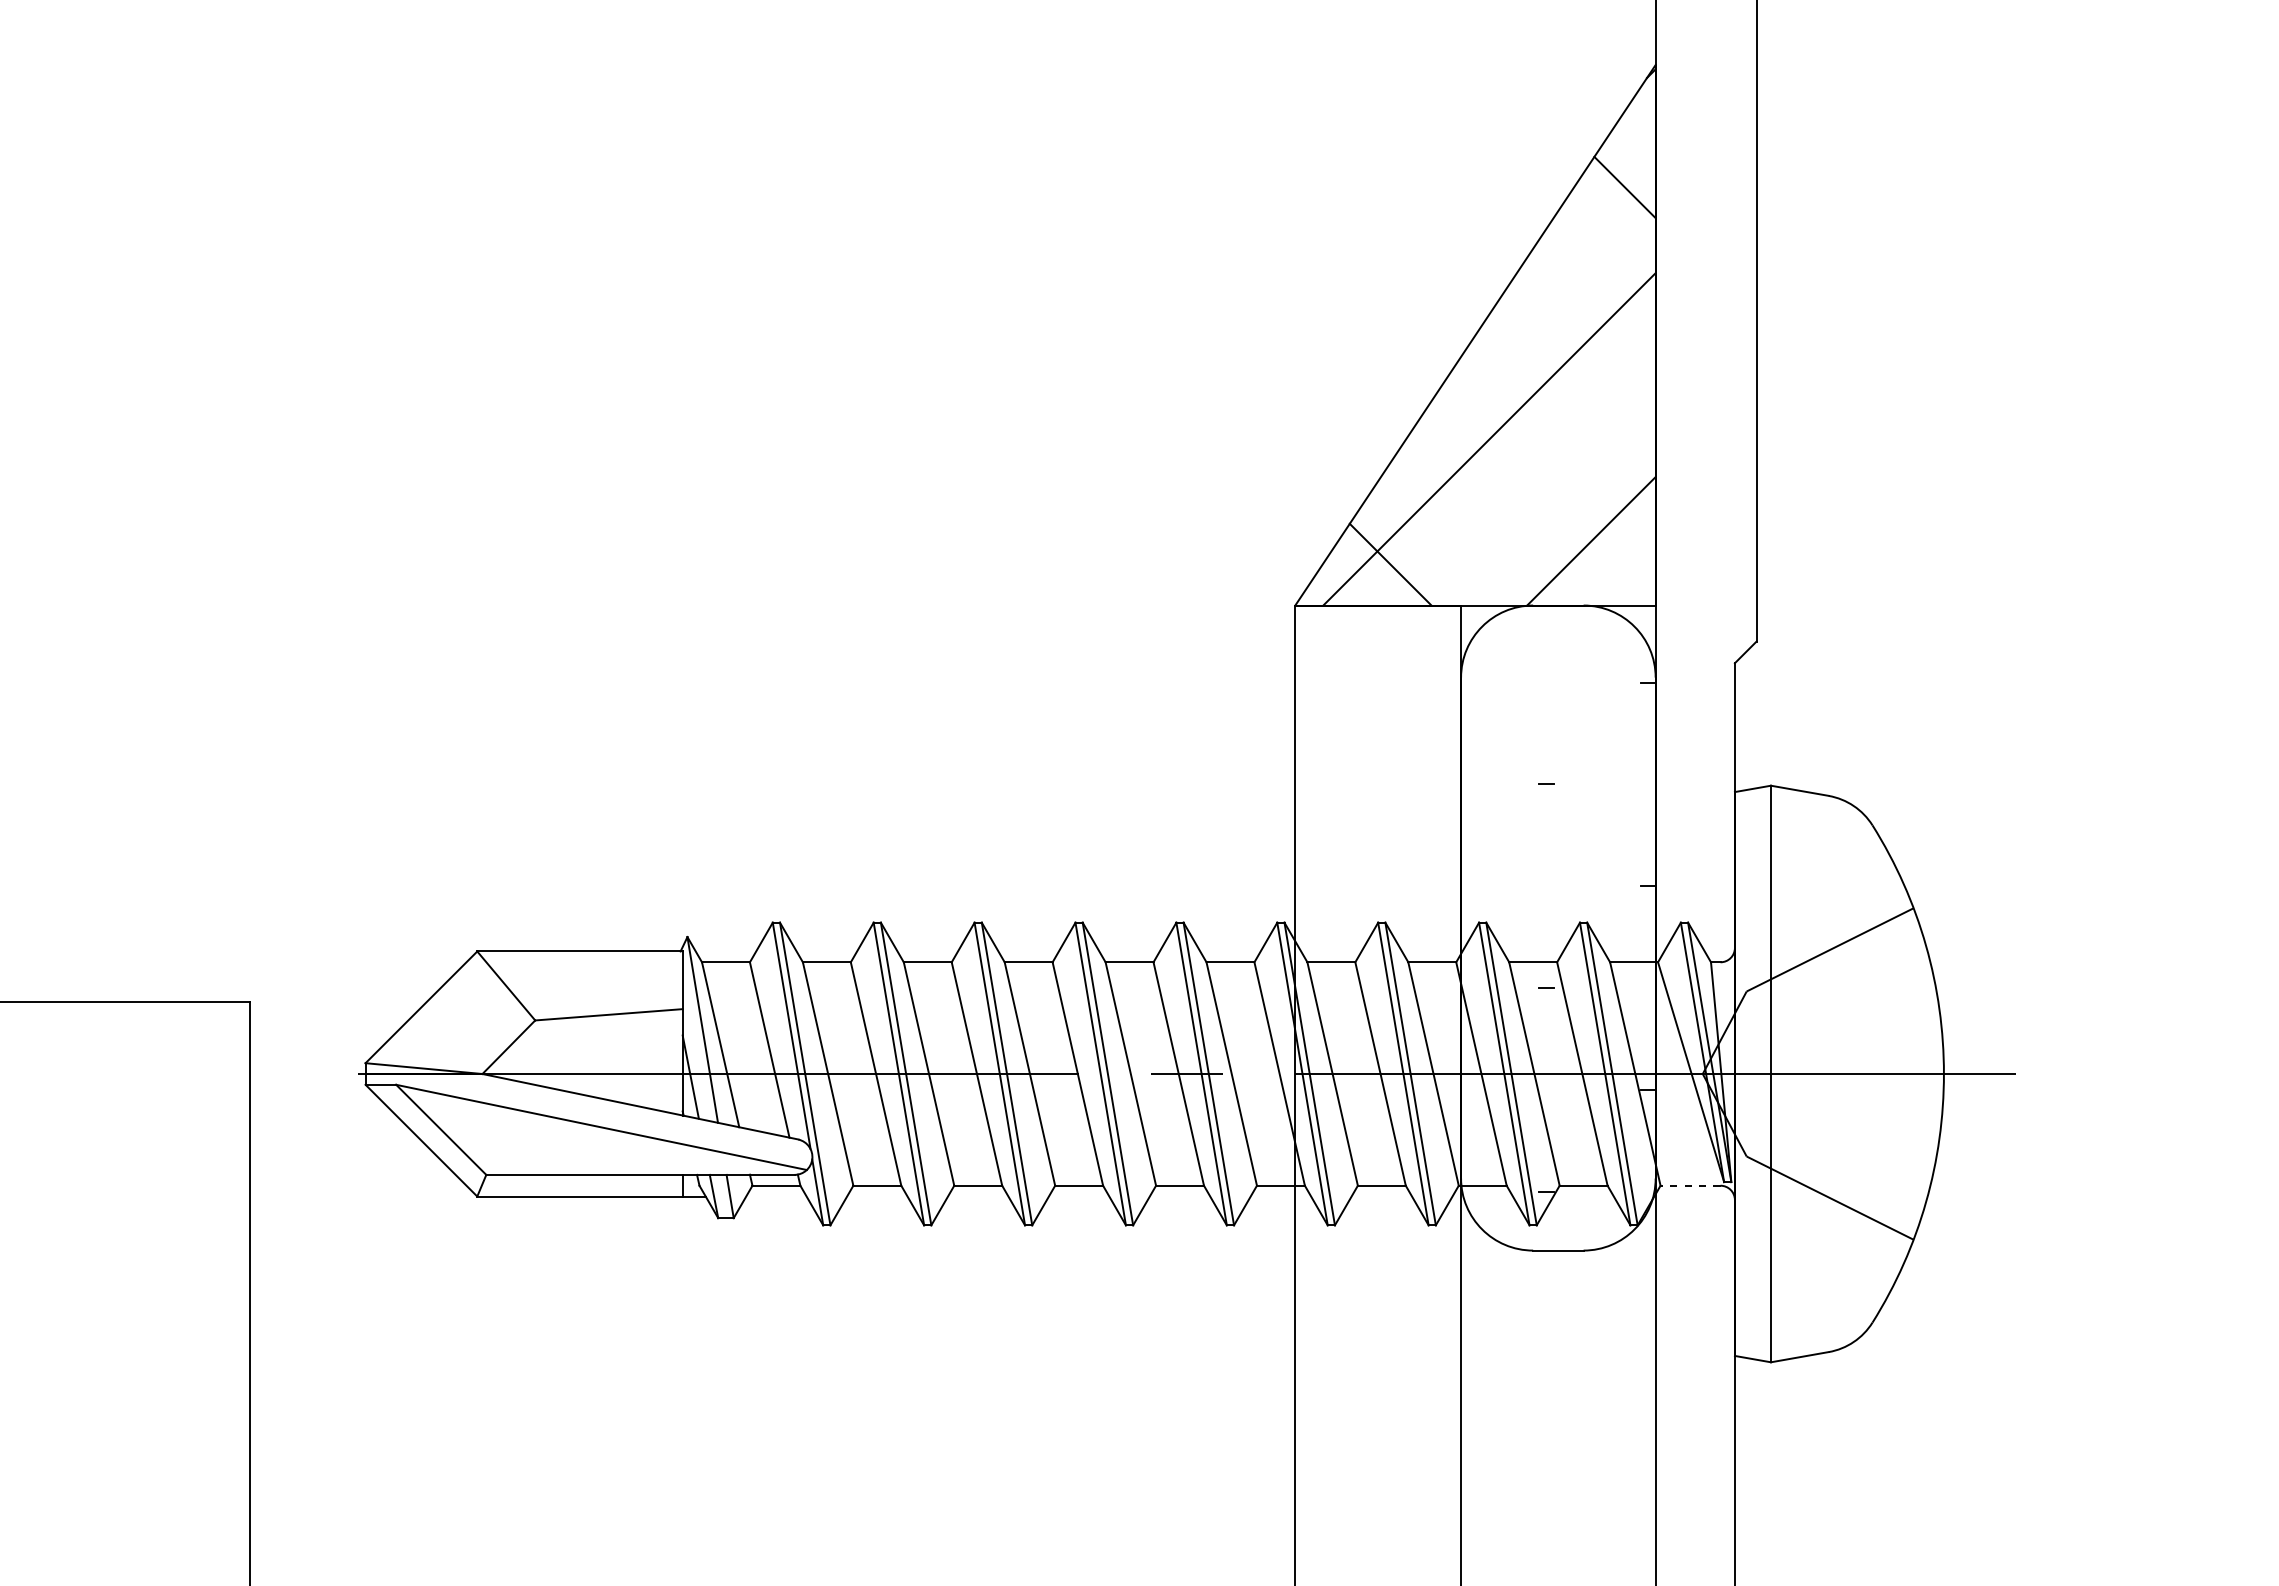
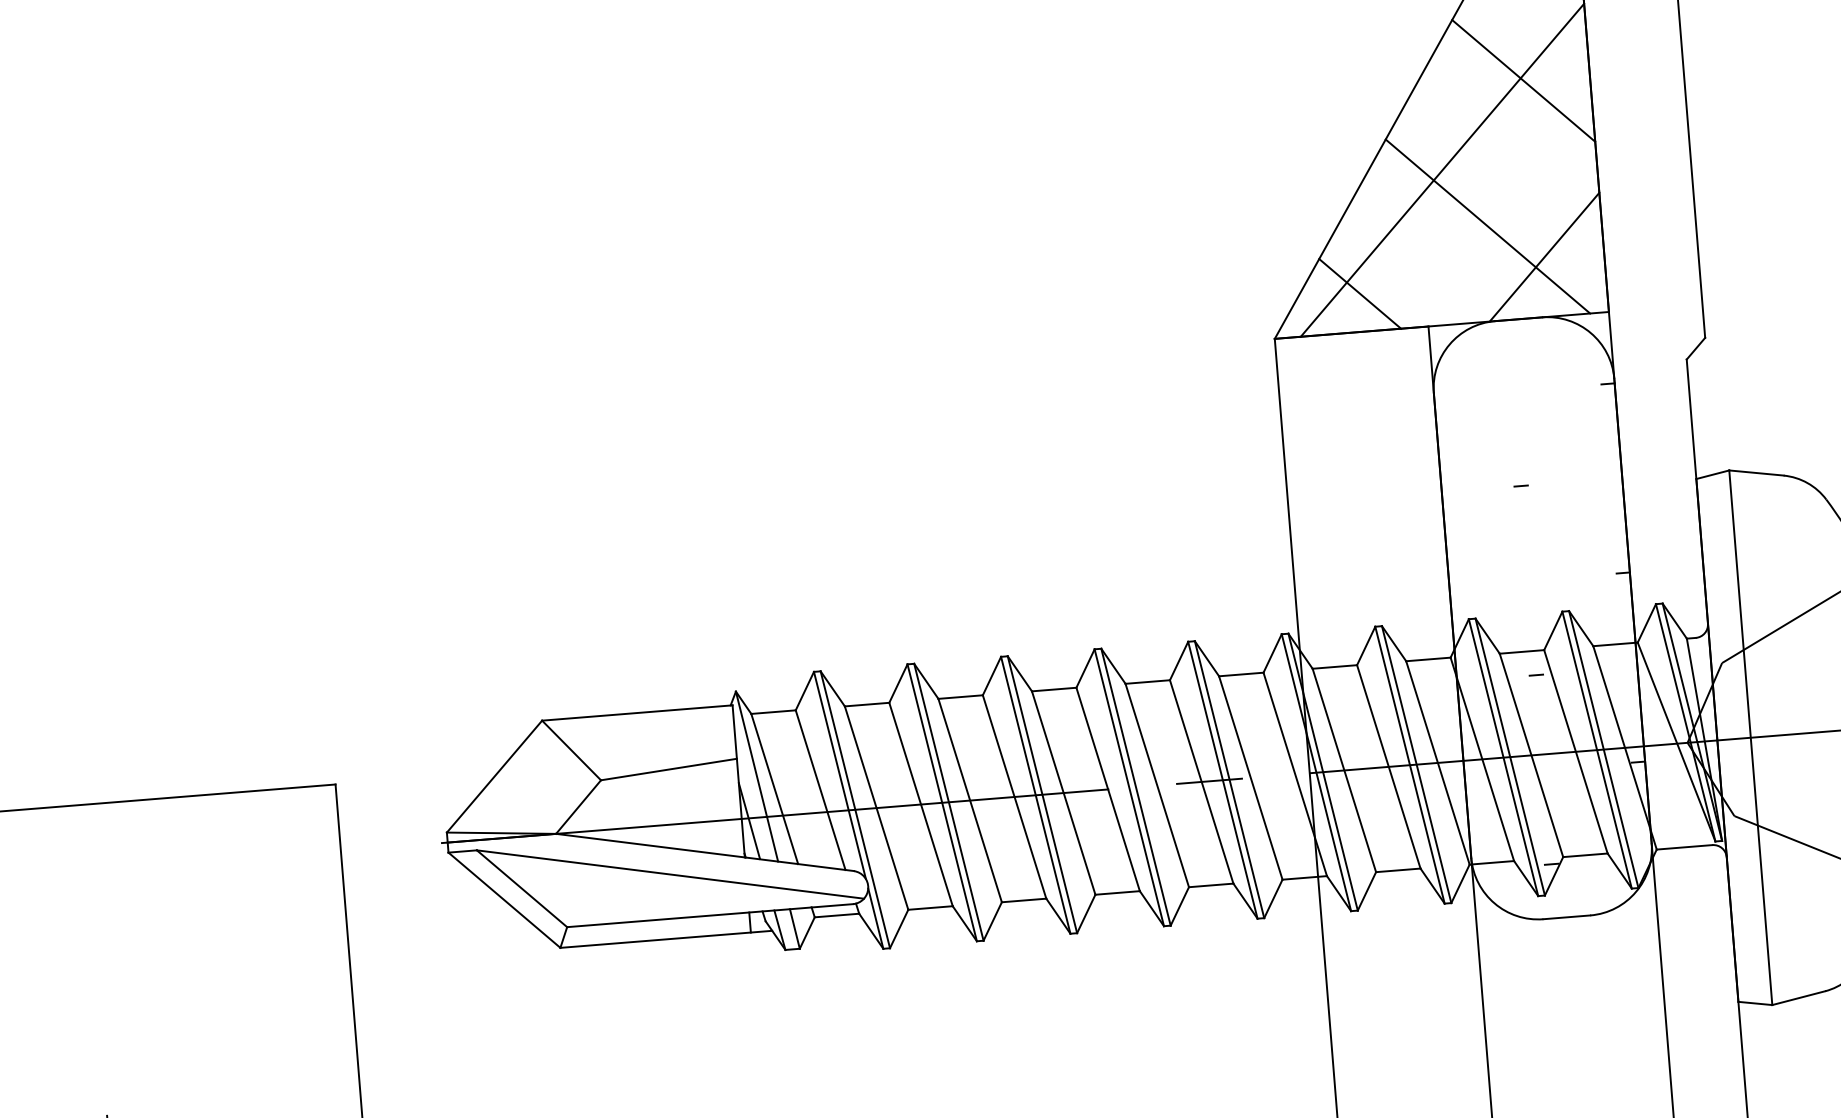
line: (1583, 350) -> (1522, 80), added
line: (1533, 503) -> (1488, 226), added
line: (1690, 1185) -> (1684, 847), dashed -> solid

